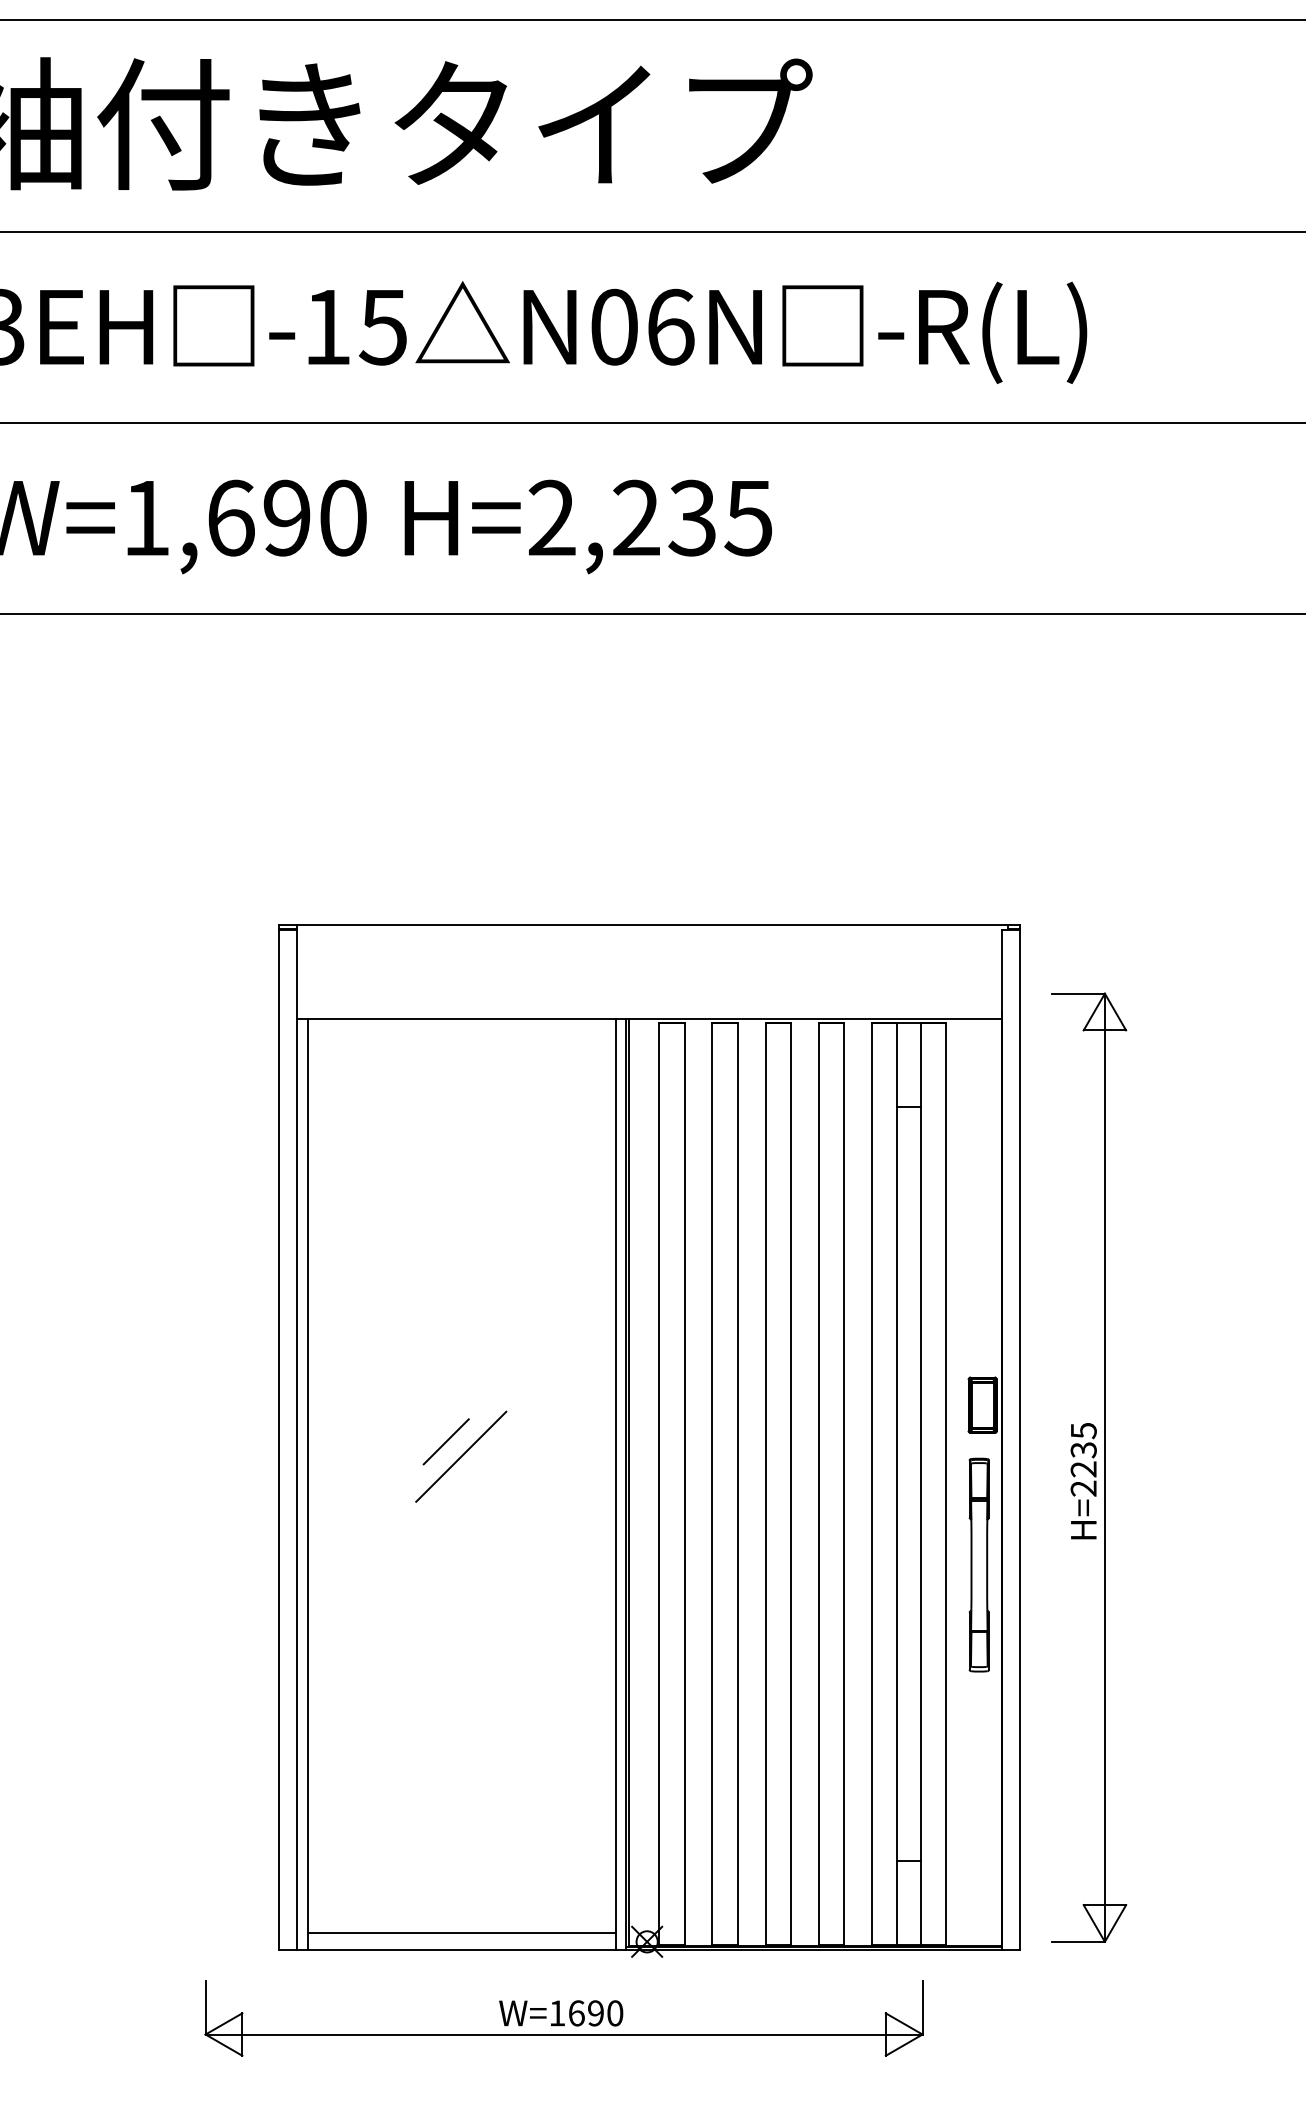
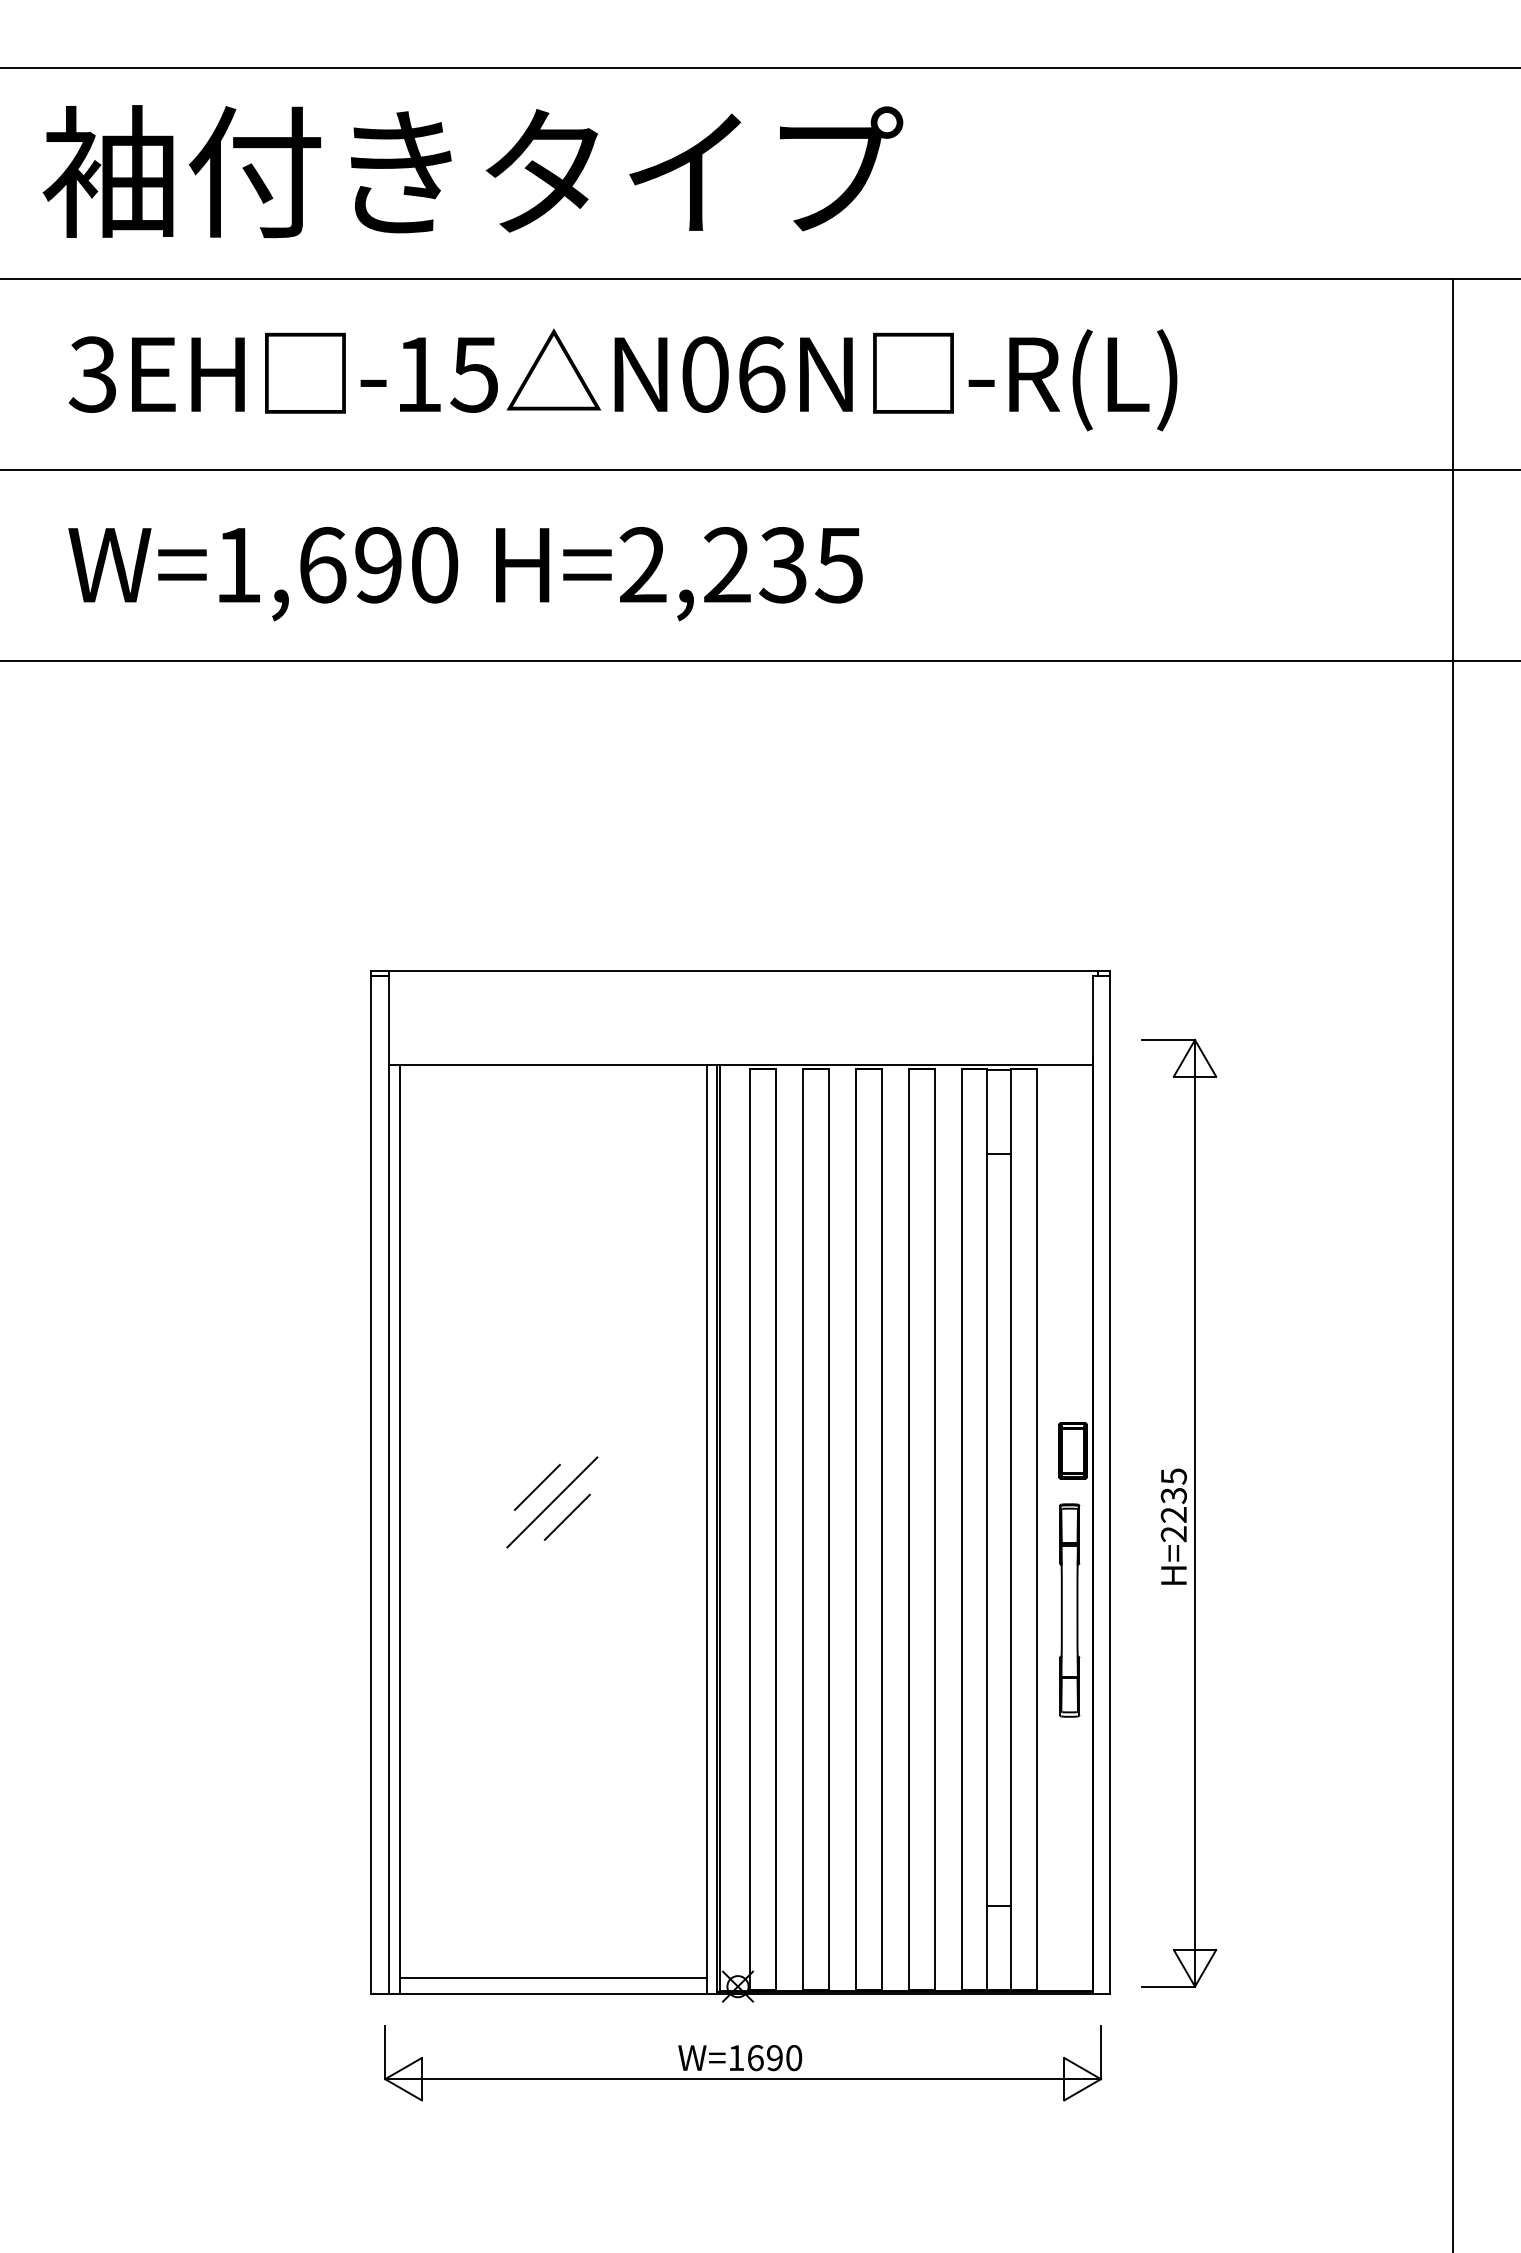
line: (475, 1470) -> (566, 1516), added
part: (564, 2018) -> (743, 2063), moved

